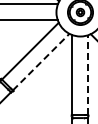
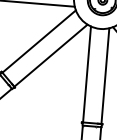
line: (41, 61) -> (51, 54), dashed -> solid
line: (87, 74) -> (105, 75), dashed -> solid

